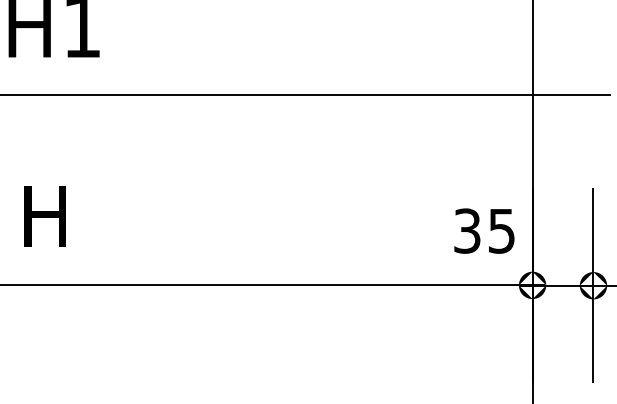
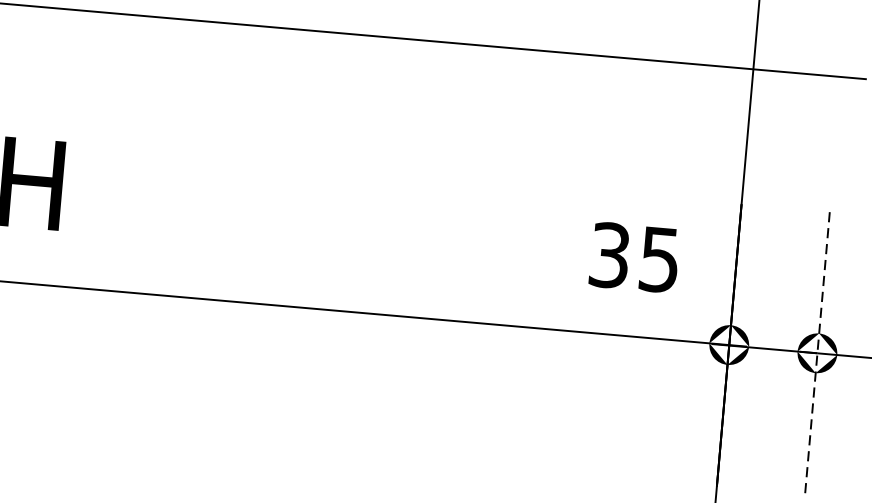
text: (484, 230) -> (634, 256), moved
line: (593, 286) -> (817, 354), solid -> dashed

